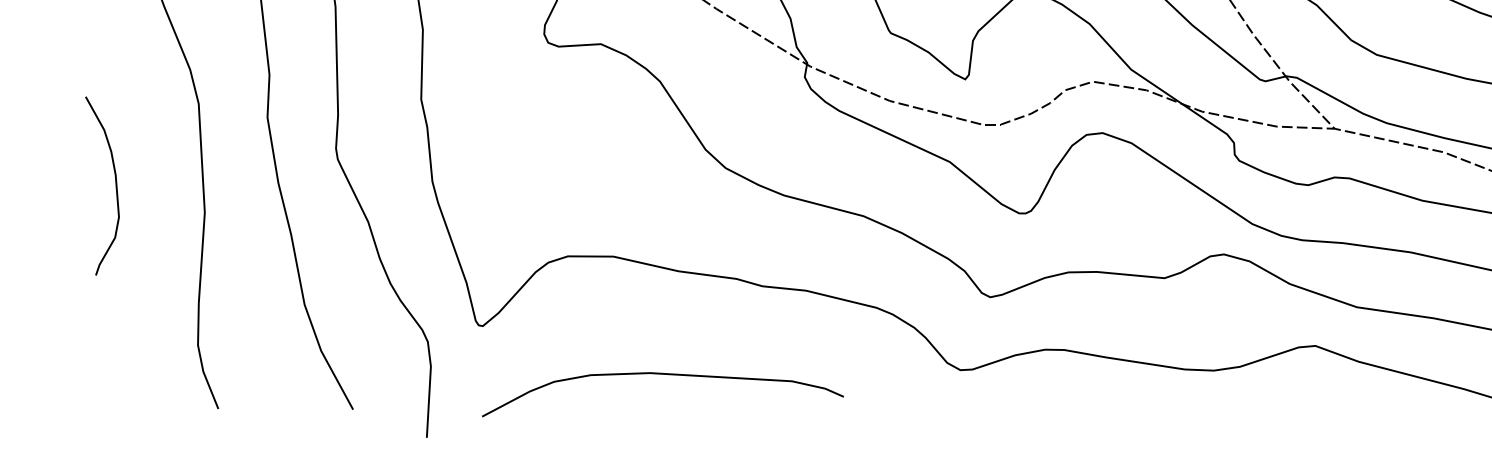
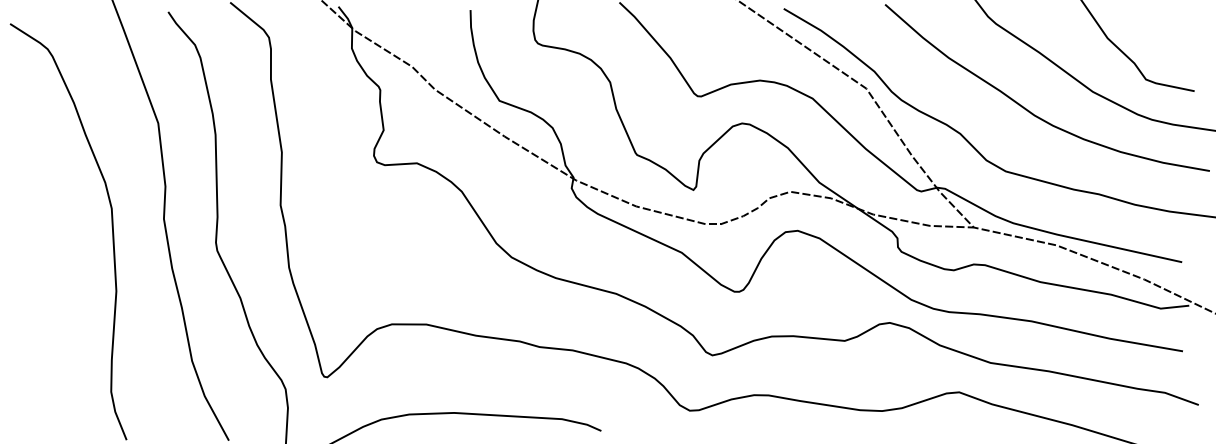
curve: (115, 185) -> (48, 270), removed

